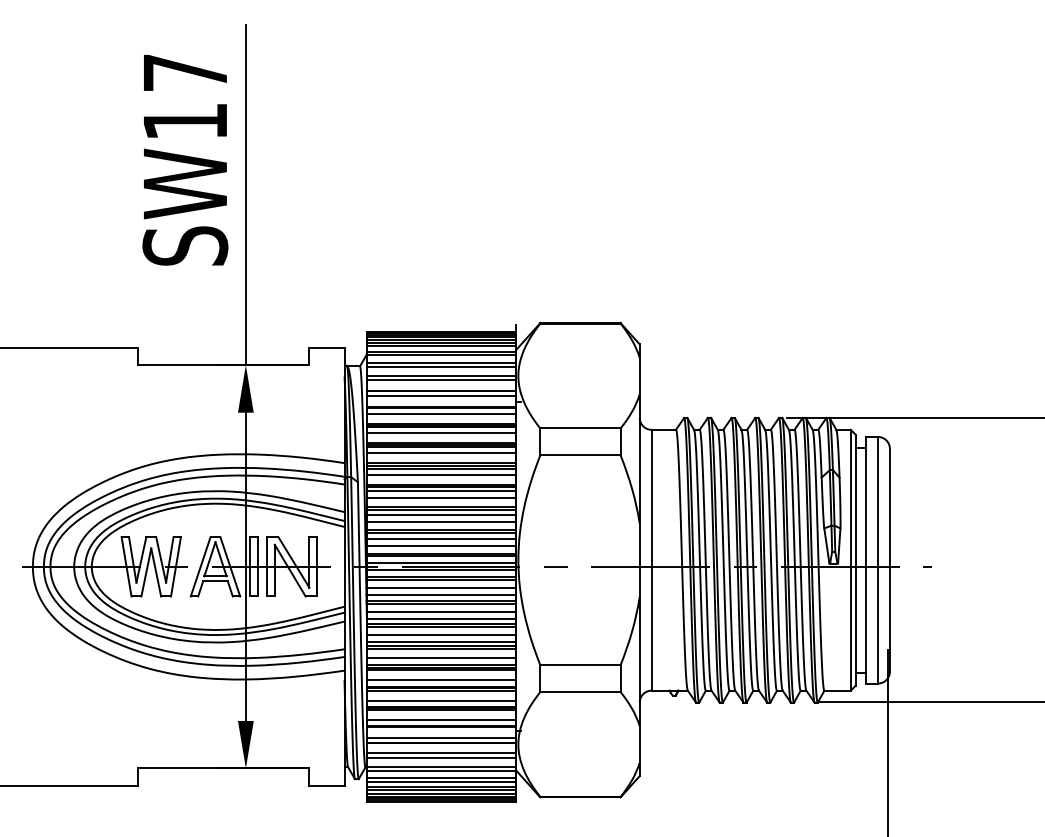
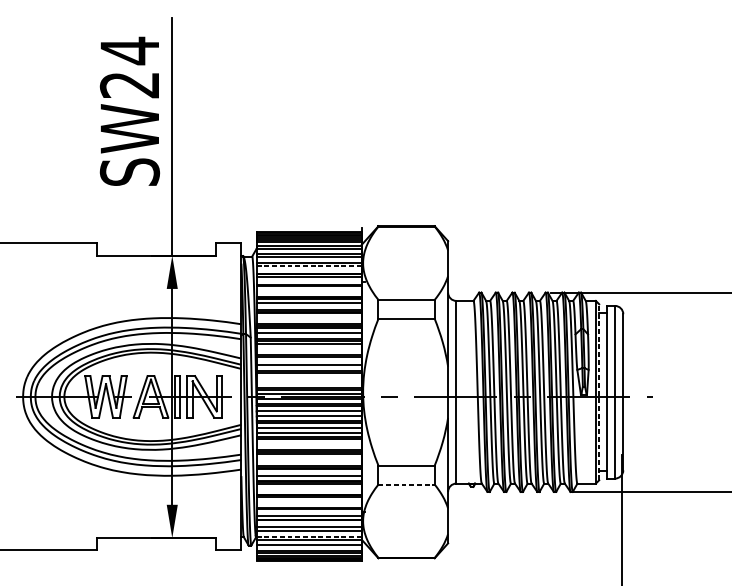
text: (184, 96) -> (129, 67), SW17 -> SW24
line: (441, 380) -> (309, 266), solid -> dashed
line: (441, 413) -> (309, 289), removed
line: (441, 453) -> (309, 317), removed
line: (441, 498) -> (309, 349), removed
line: (441, 514) -> (309, 360), removed
line: (441, 538) -> (309, 377), removed
line: (441, 546) -> (309, 382), removed
line: (855, 560) -> (599, 392), solid -> dashed
line: (441, 635) -> (309, 444), removed
line: (441, 658) -> (309, 461), removed
line: (580, 692) -> (406, 484), solid -> dashed
line: (441, 700) -> (309, 490), removed
line: (441, 720) -> (309, 504), removed
line: (441, 766) -> (309, 536), solid -> dashed
line: (441, 781) -> (309, 547), removed

